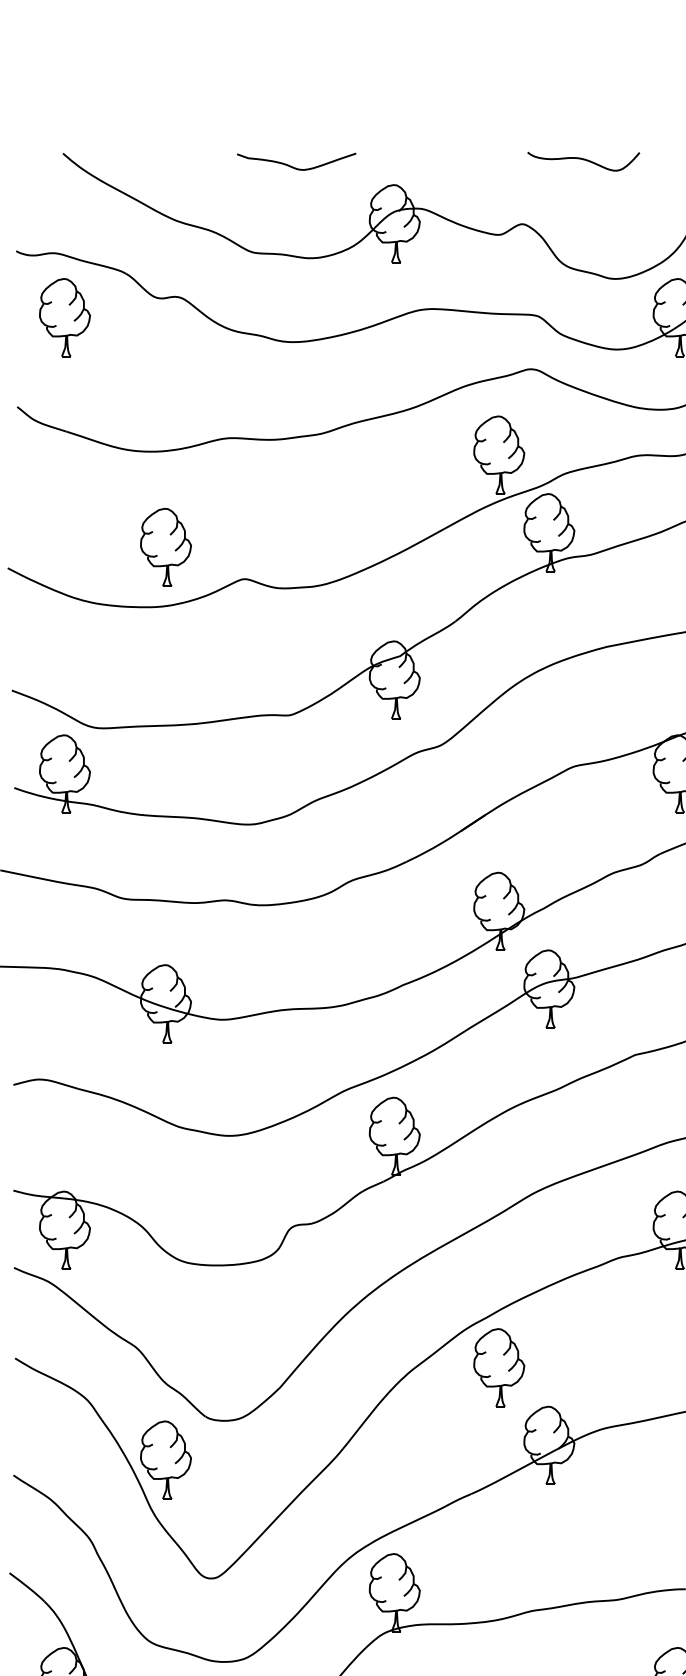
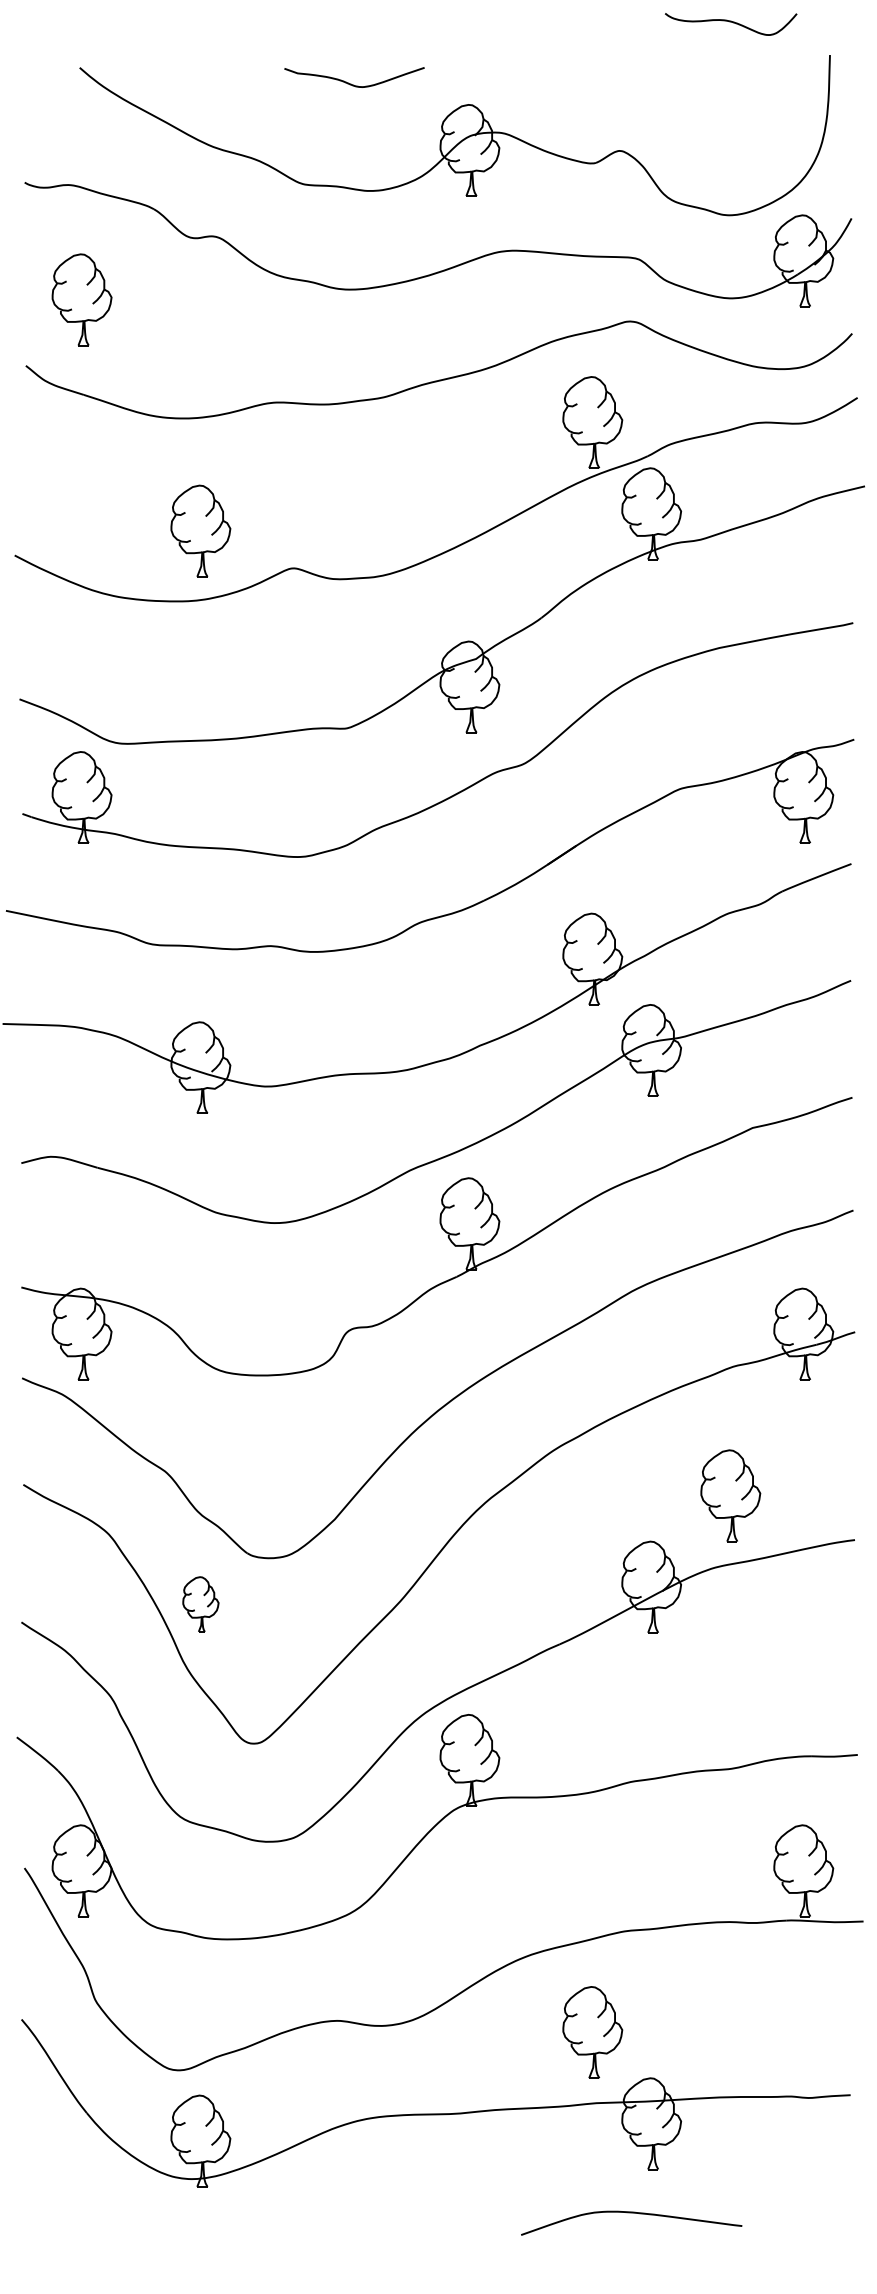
curve: (584, 160) -> (731, 22), moved
part: (64, 317) -> (81, 299), moved
part: (499, 1367) -> (730, 1495), moved
part: (165, 1460) -> (200, 1604), size x0.6

